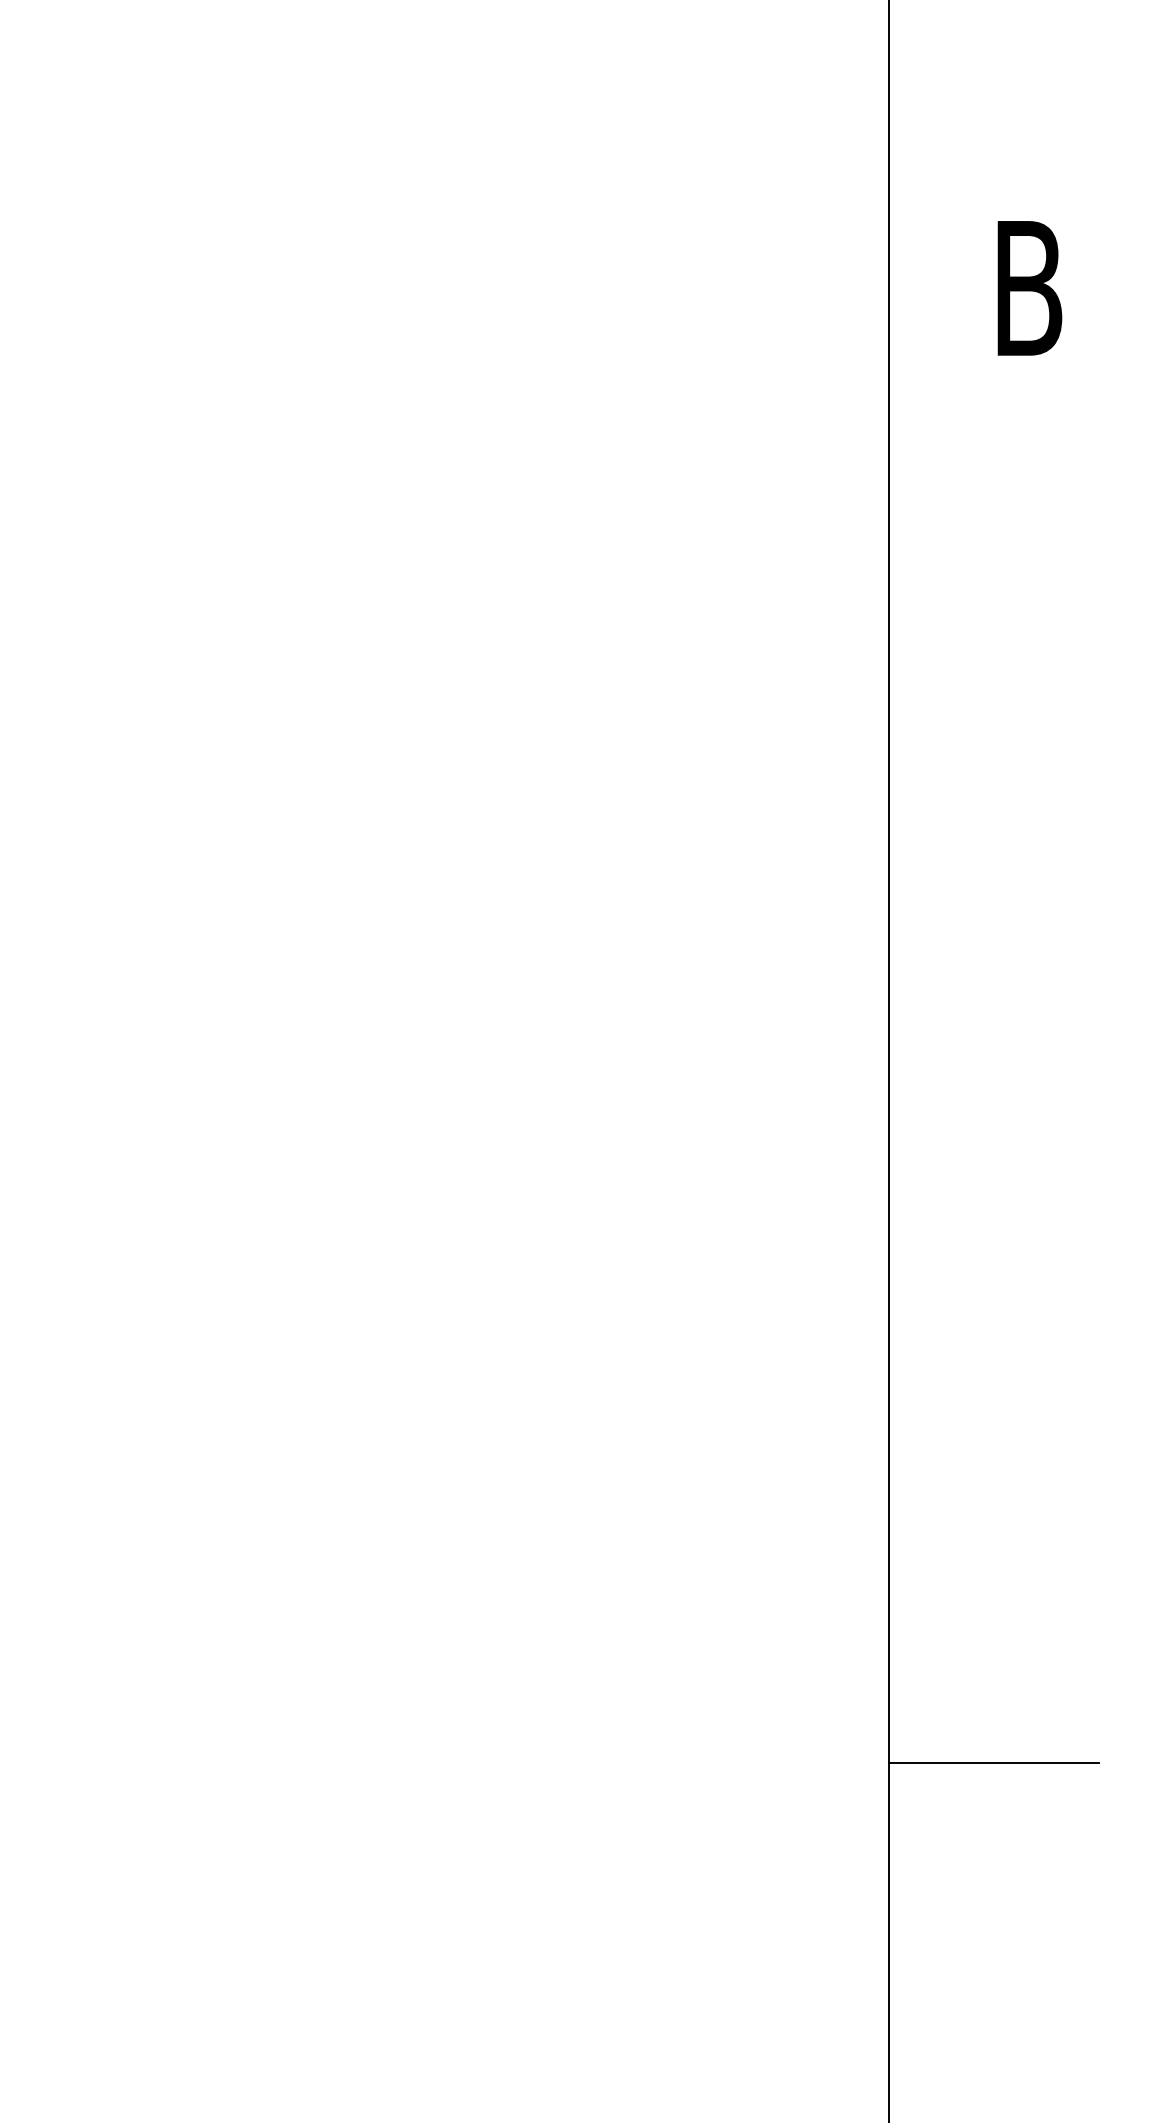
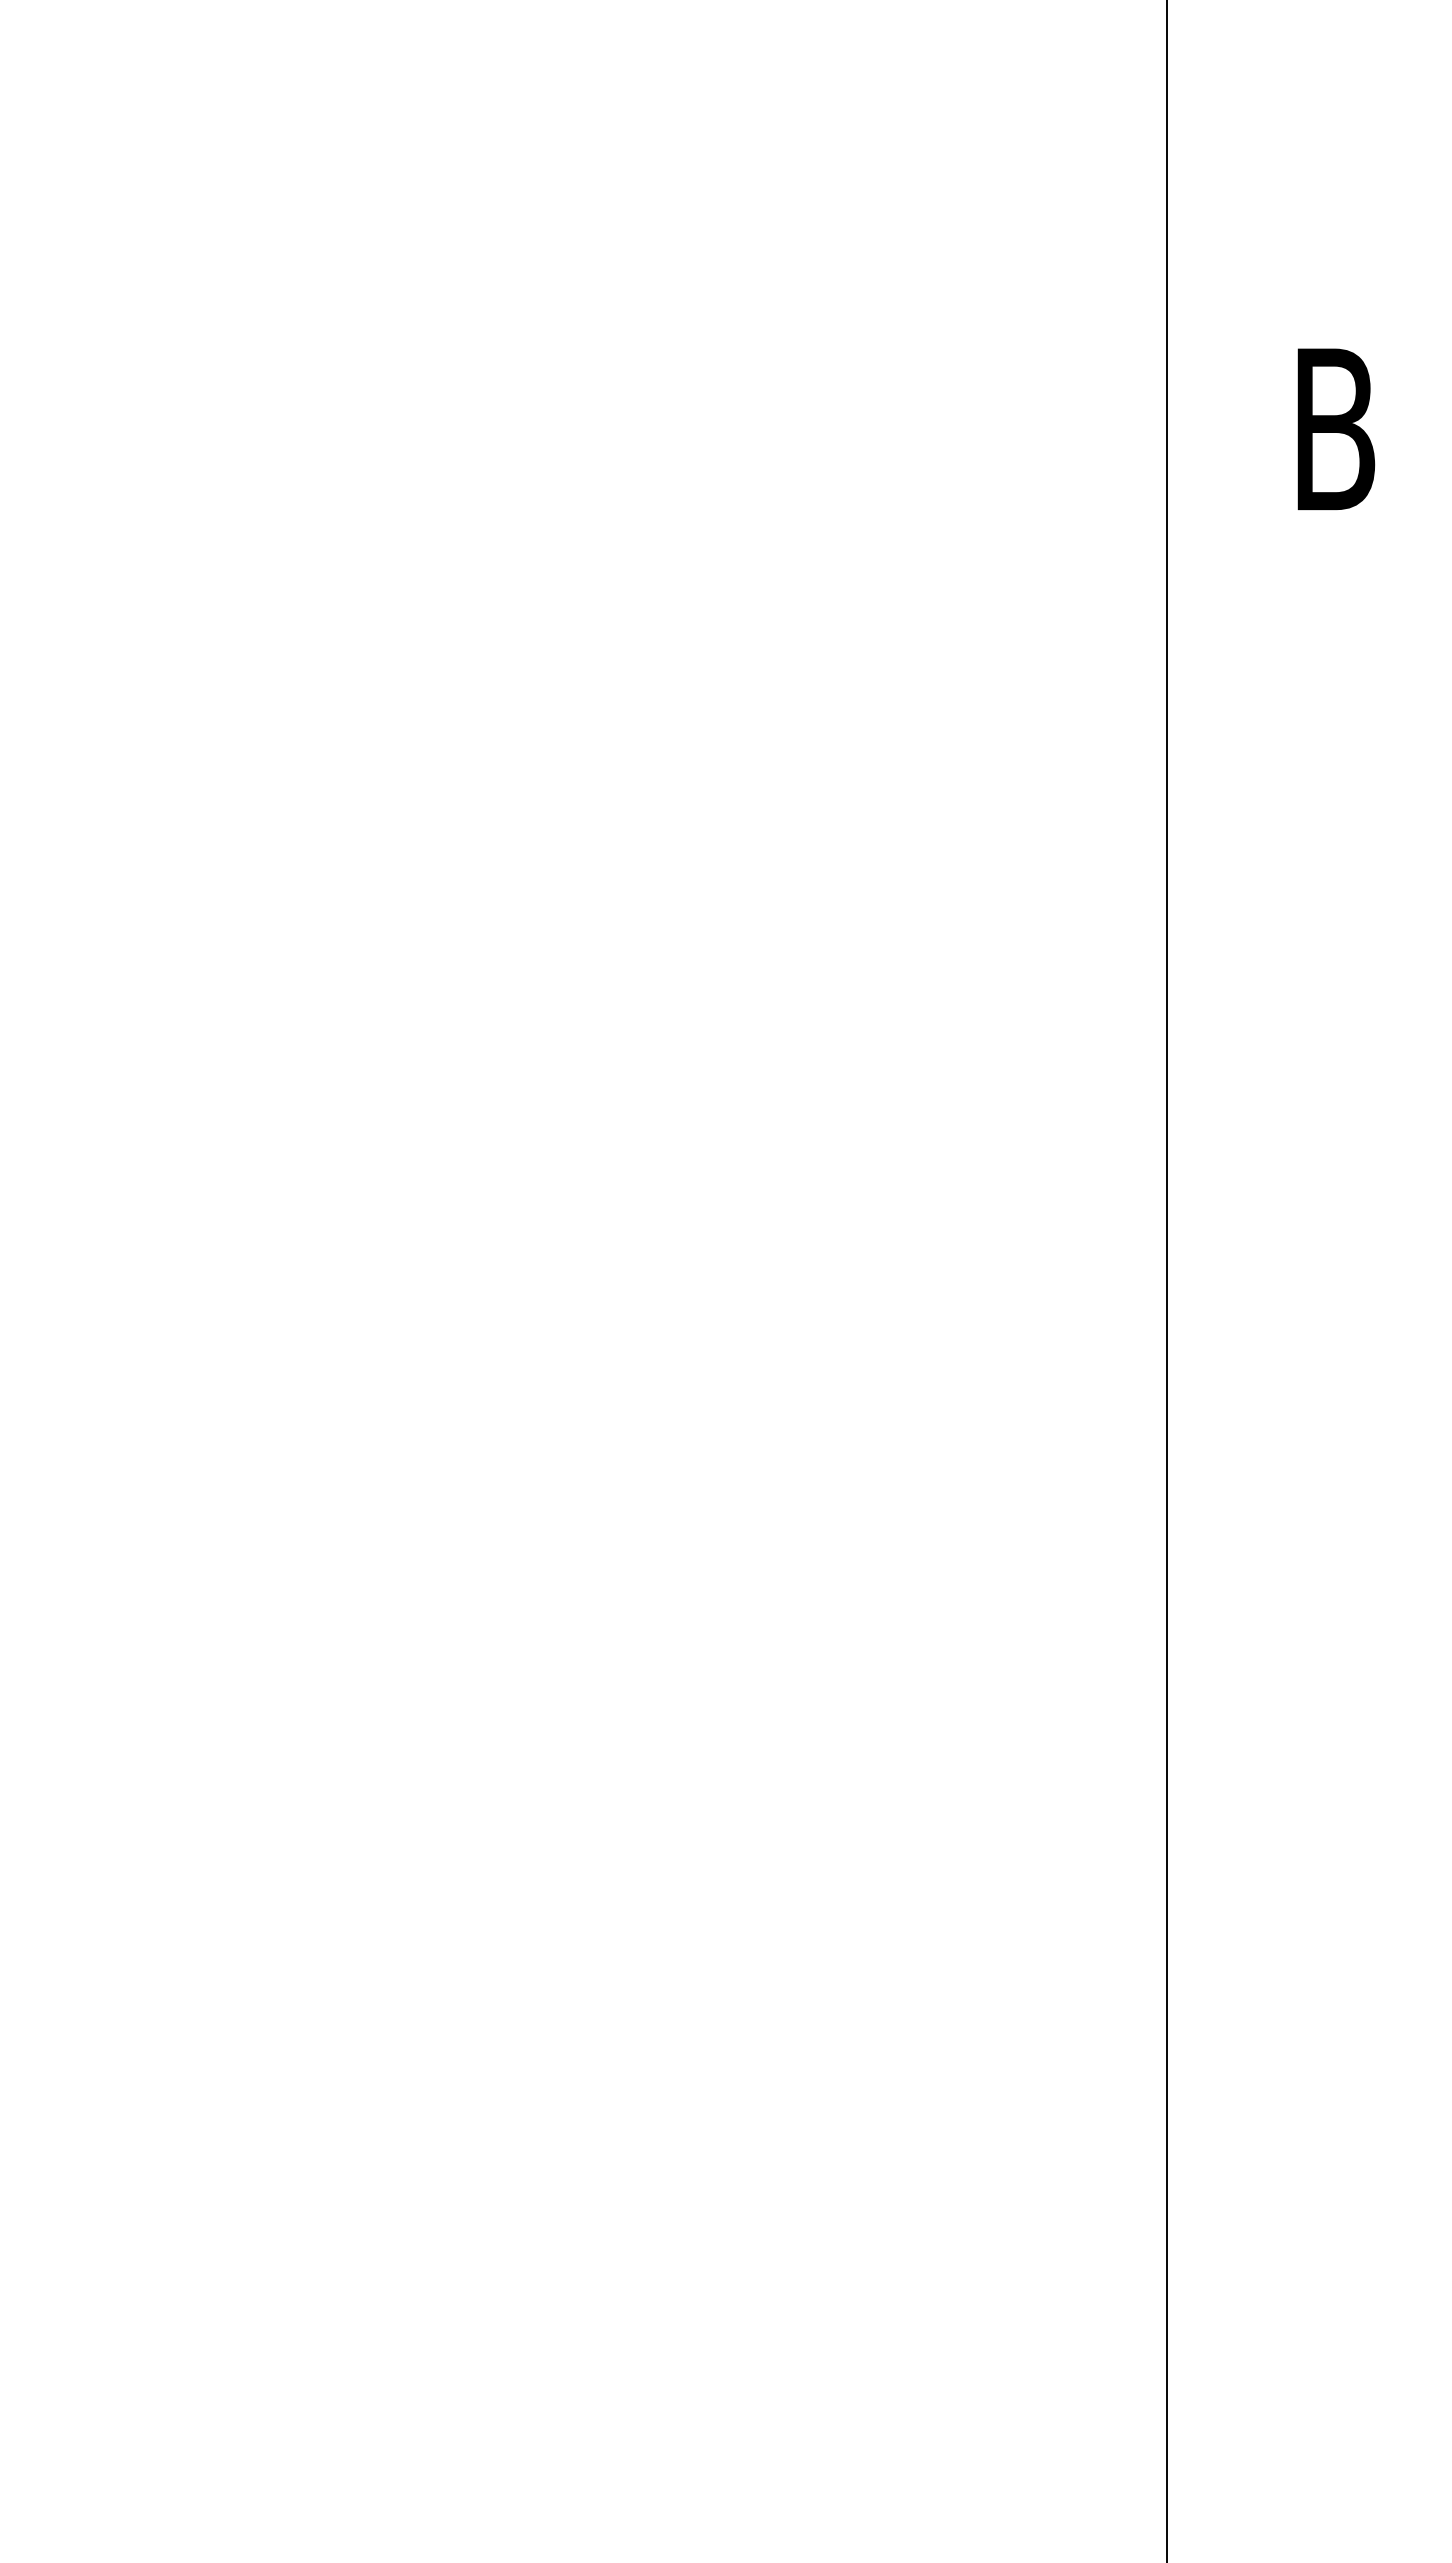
line: (994, 1763) -> (1293, 2198), removed

